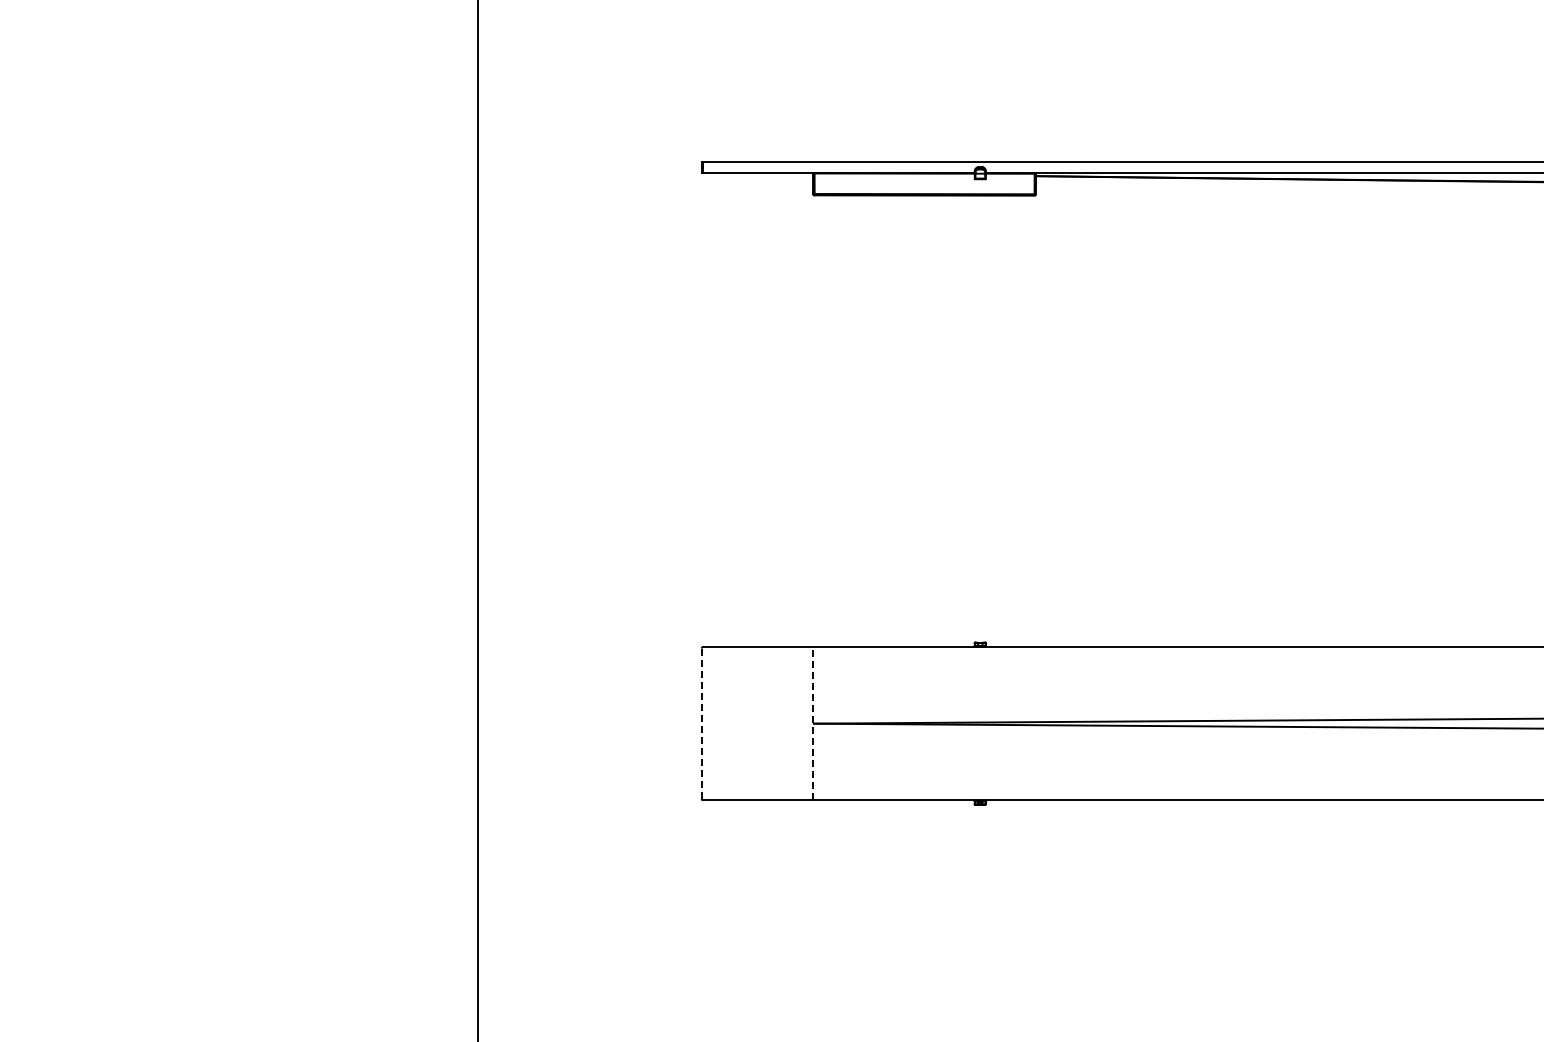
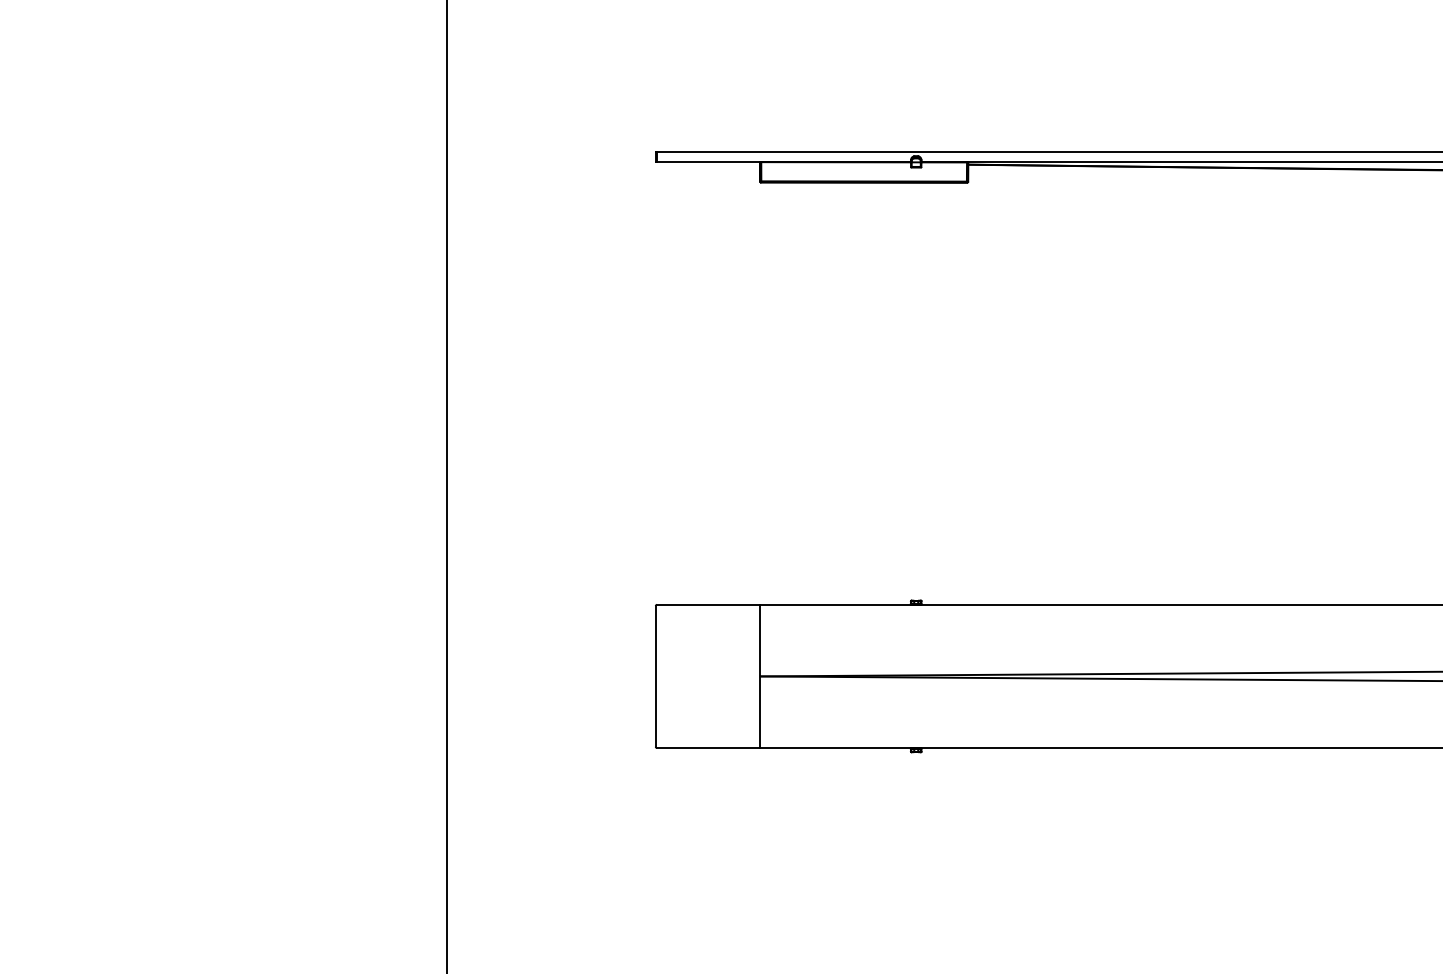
line: (701, 723) -> (655, 676), dashed -> solid
line: (813, 723) -> (760, 676), dashed -> solid

